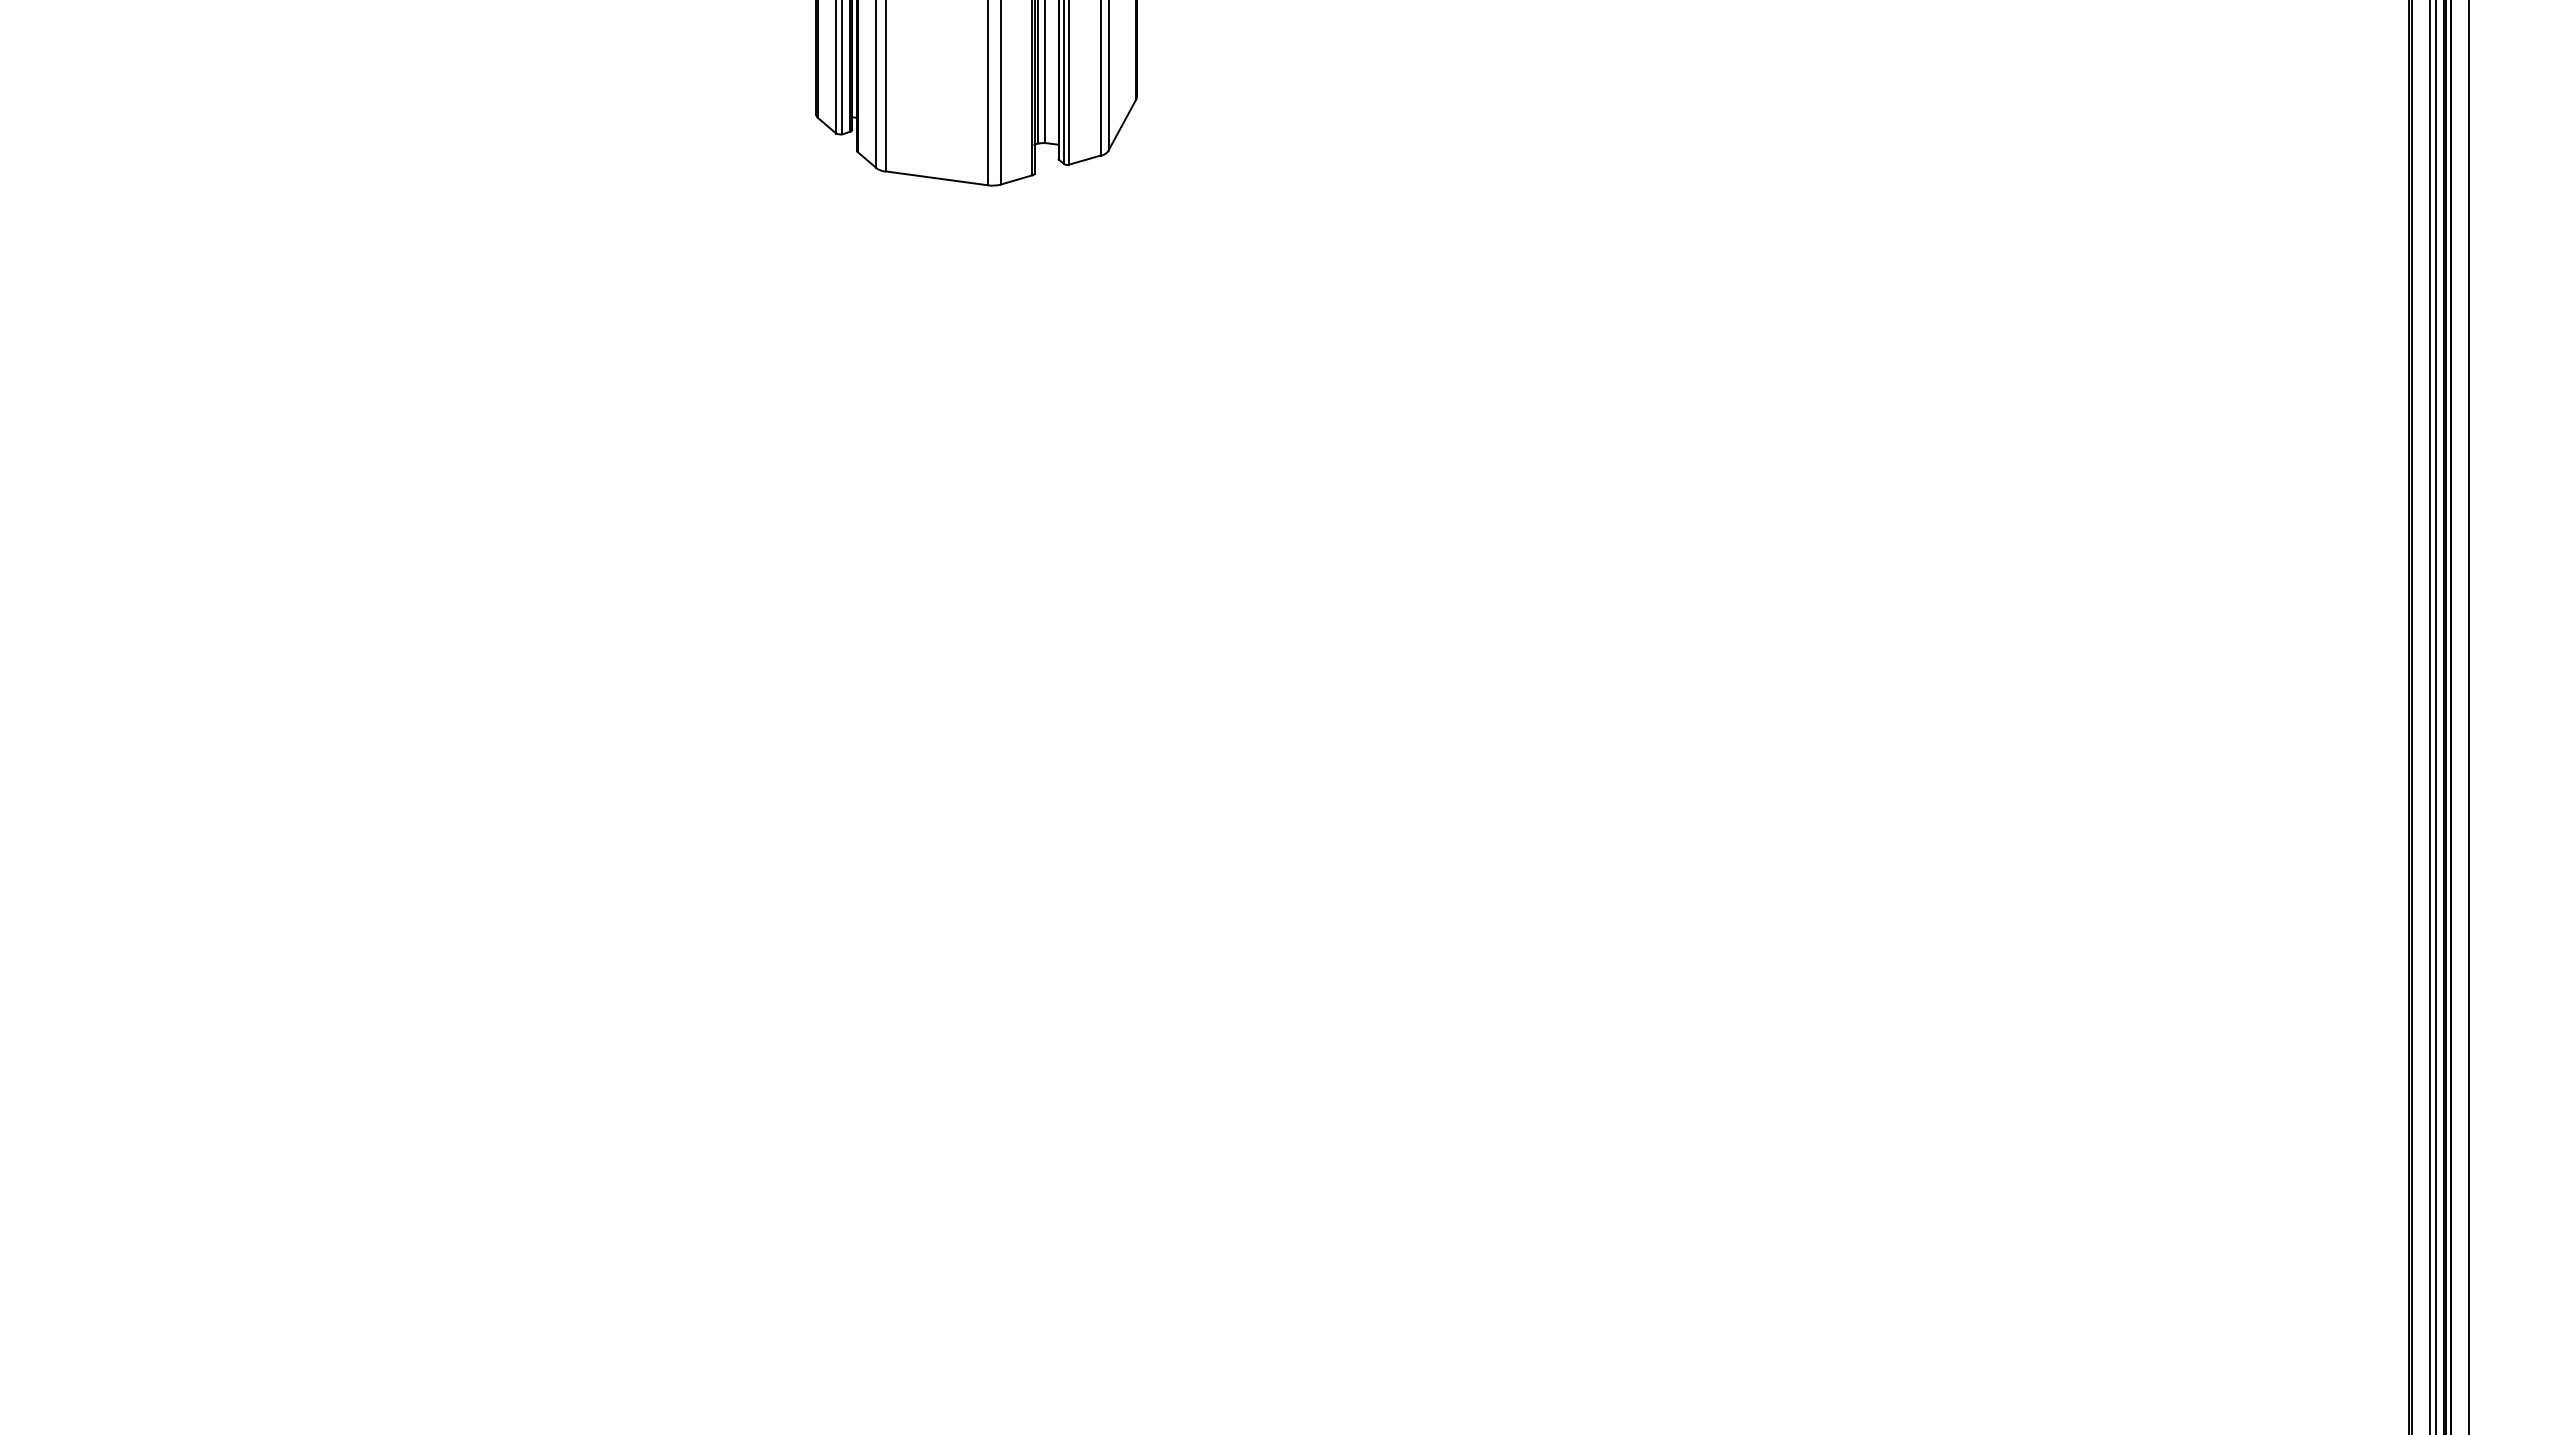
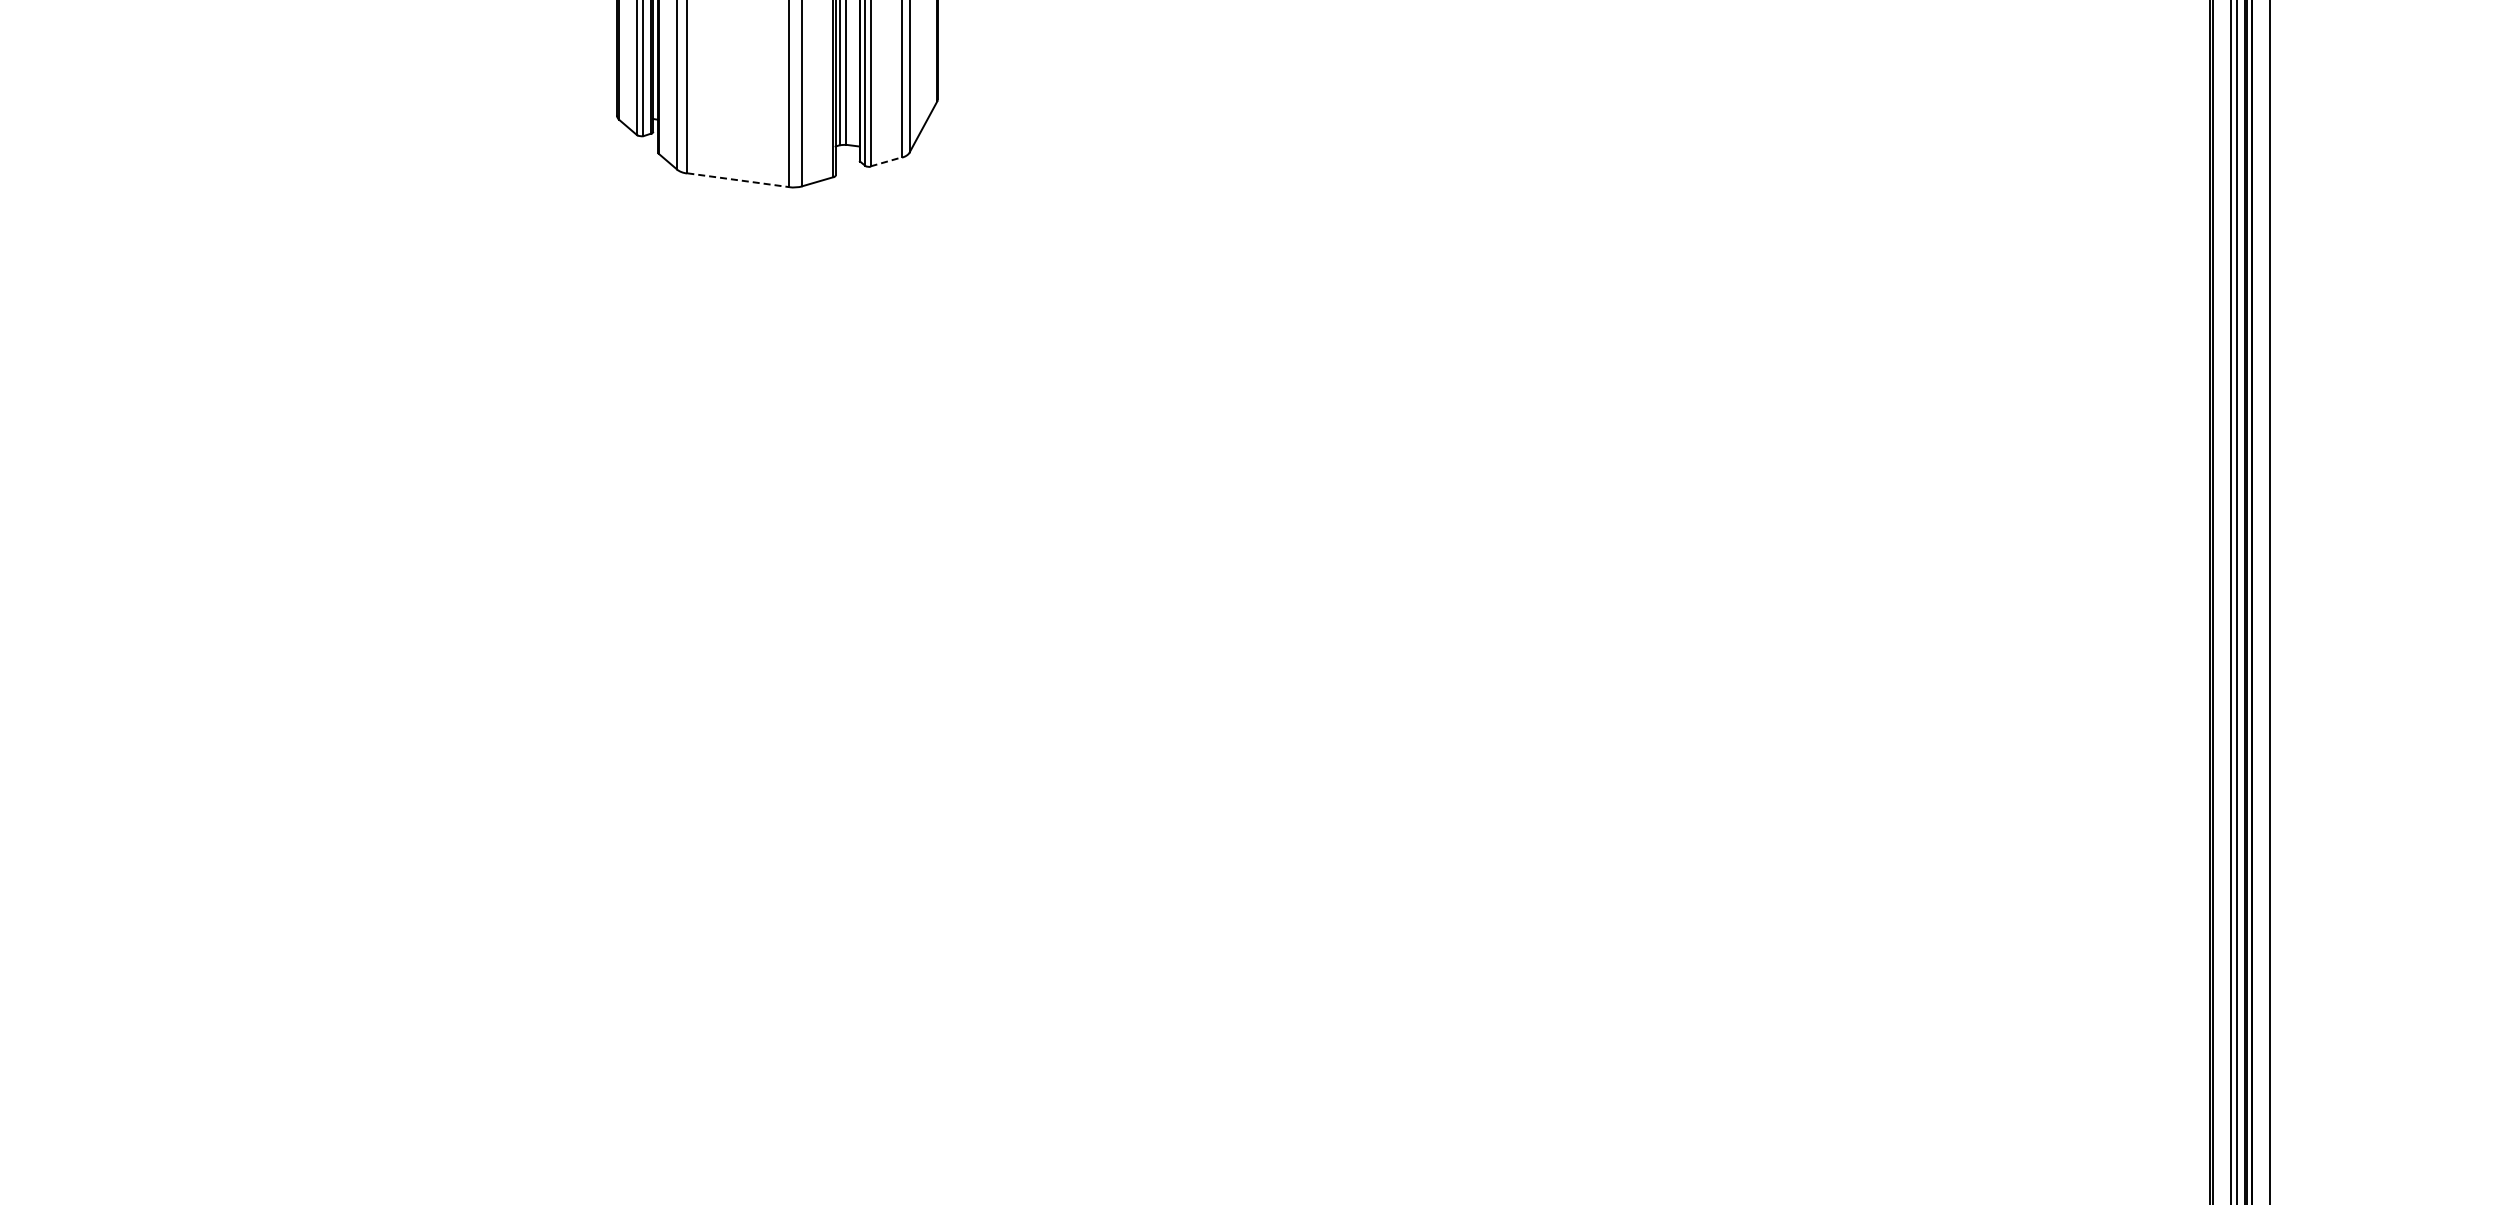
line: (1085, 159) -> (886, 161), solid -> dashed
line: (937, 178) -> (738, 180), solid -> dashed

